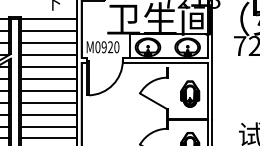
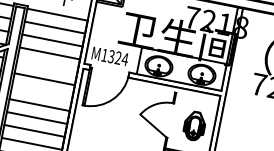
text: (107, 47) -> (114, 57), M0920 -> M1324
line: (48, 67) -> (46, 66), removed
line: (48, 90) -> (41, 91), removed

